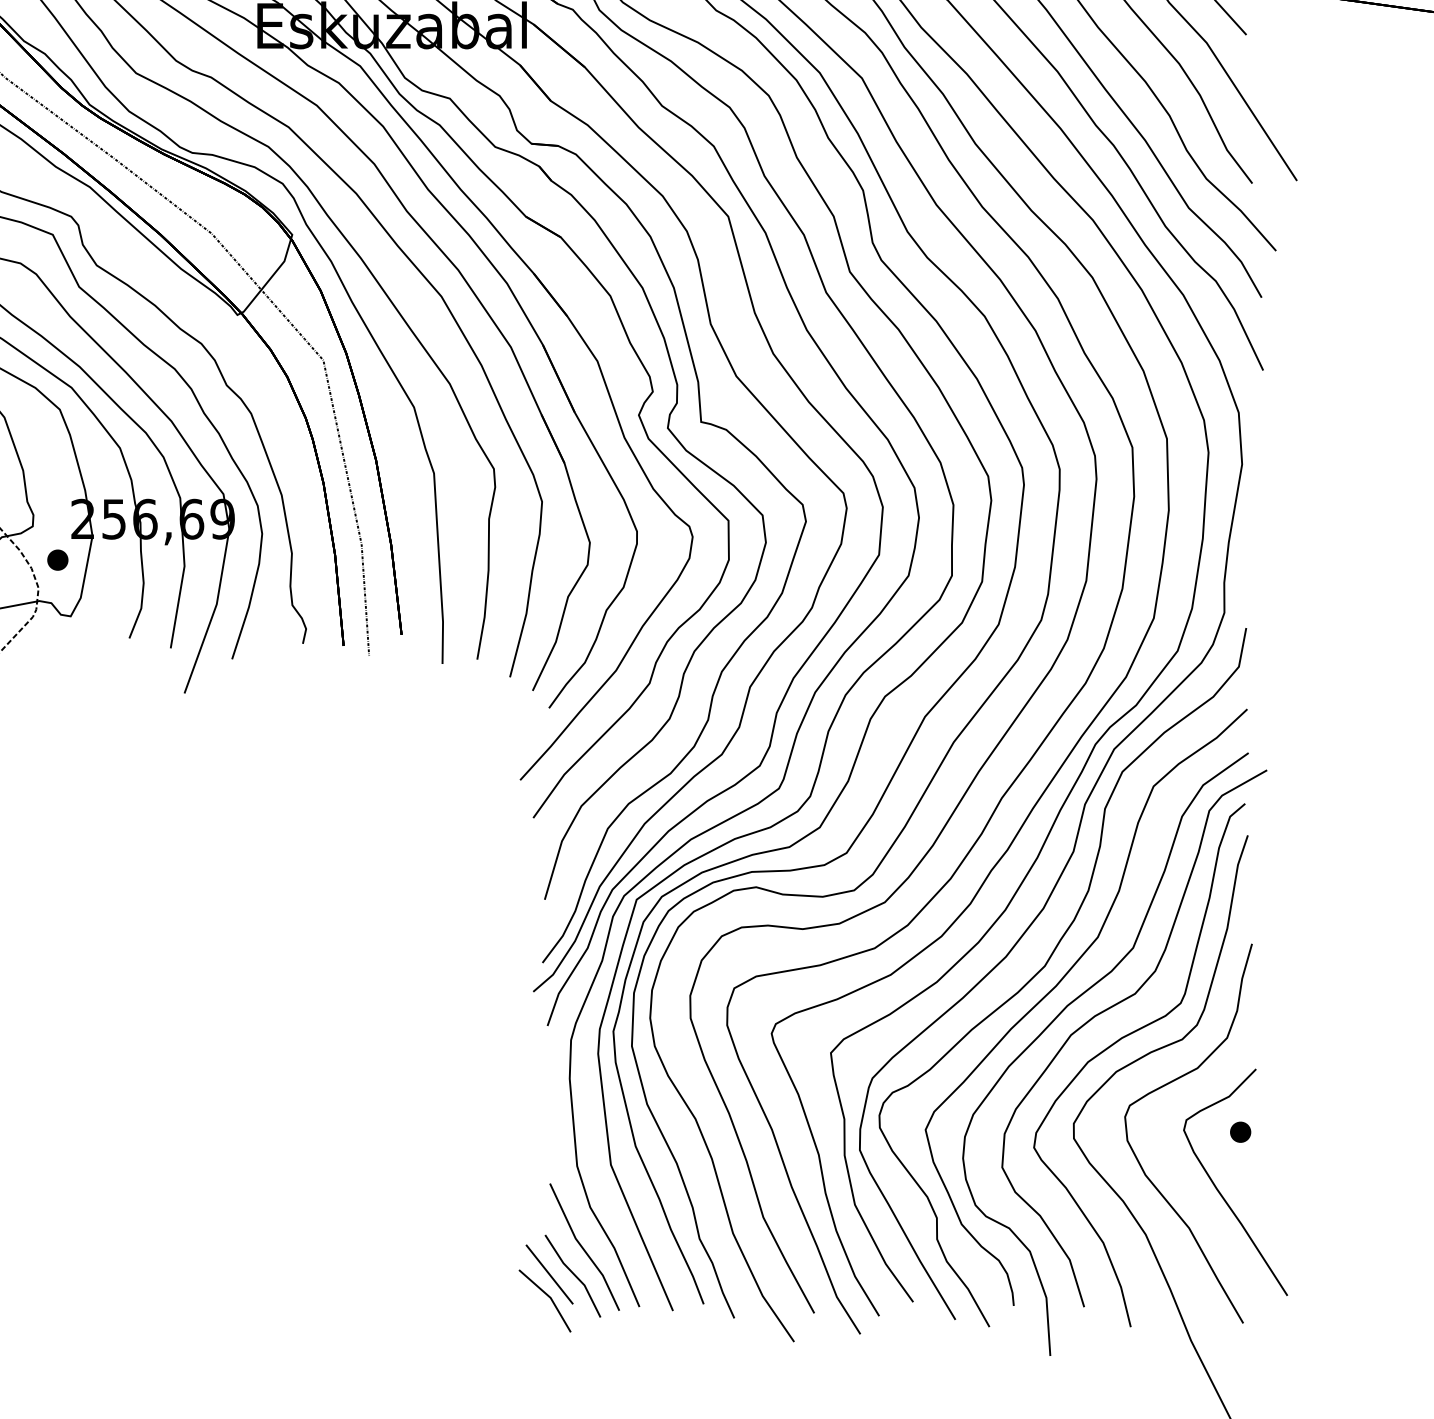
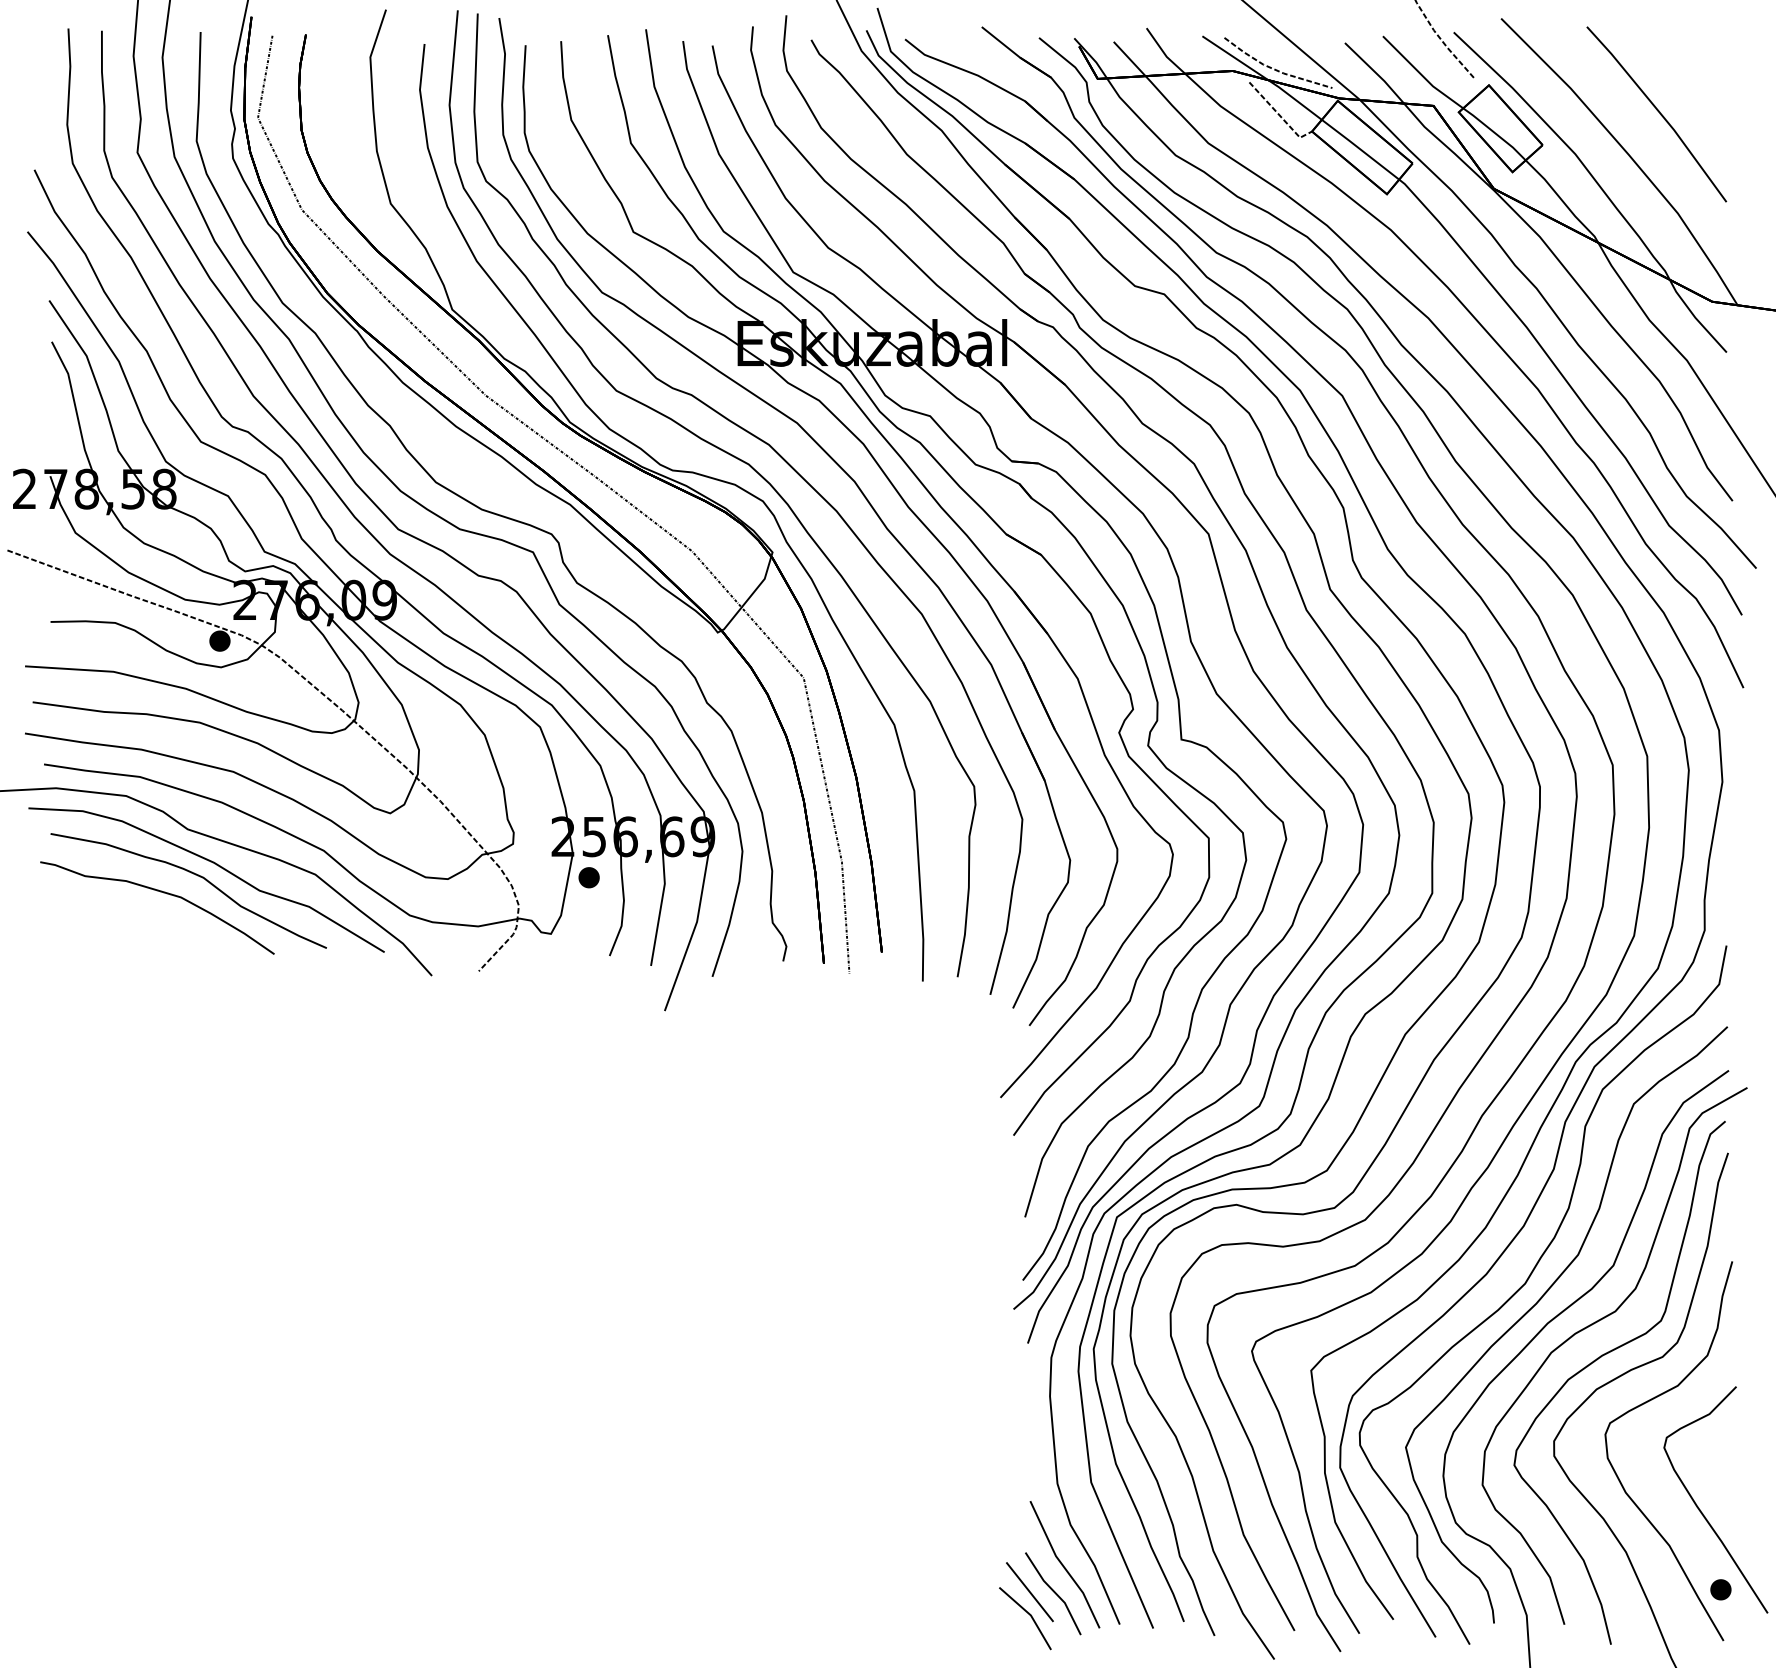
part: (57, 559) -> (588, 877), moved
part: (1240, 1131) -> (1720, 1589), moved

